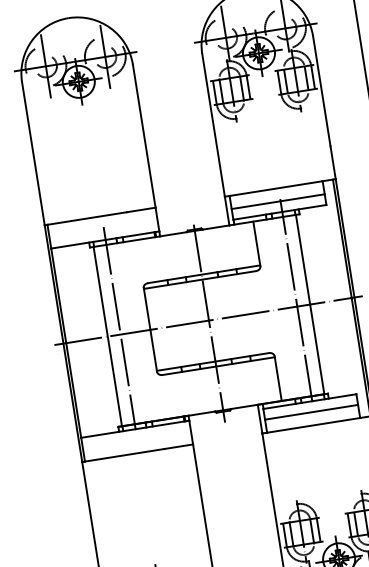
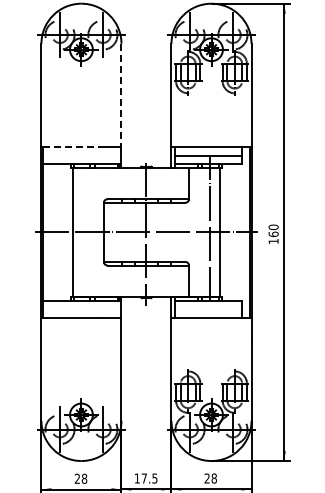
line: (144, 136) -> (121, 95), solid -> dashed
line: (87, 217) -> (72, 146), solid -> dashed
line: (119, 327) -> (82, 227), removed
line: (311, 412) -> (208, 308), removed

